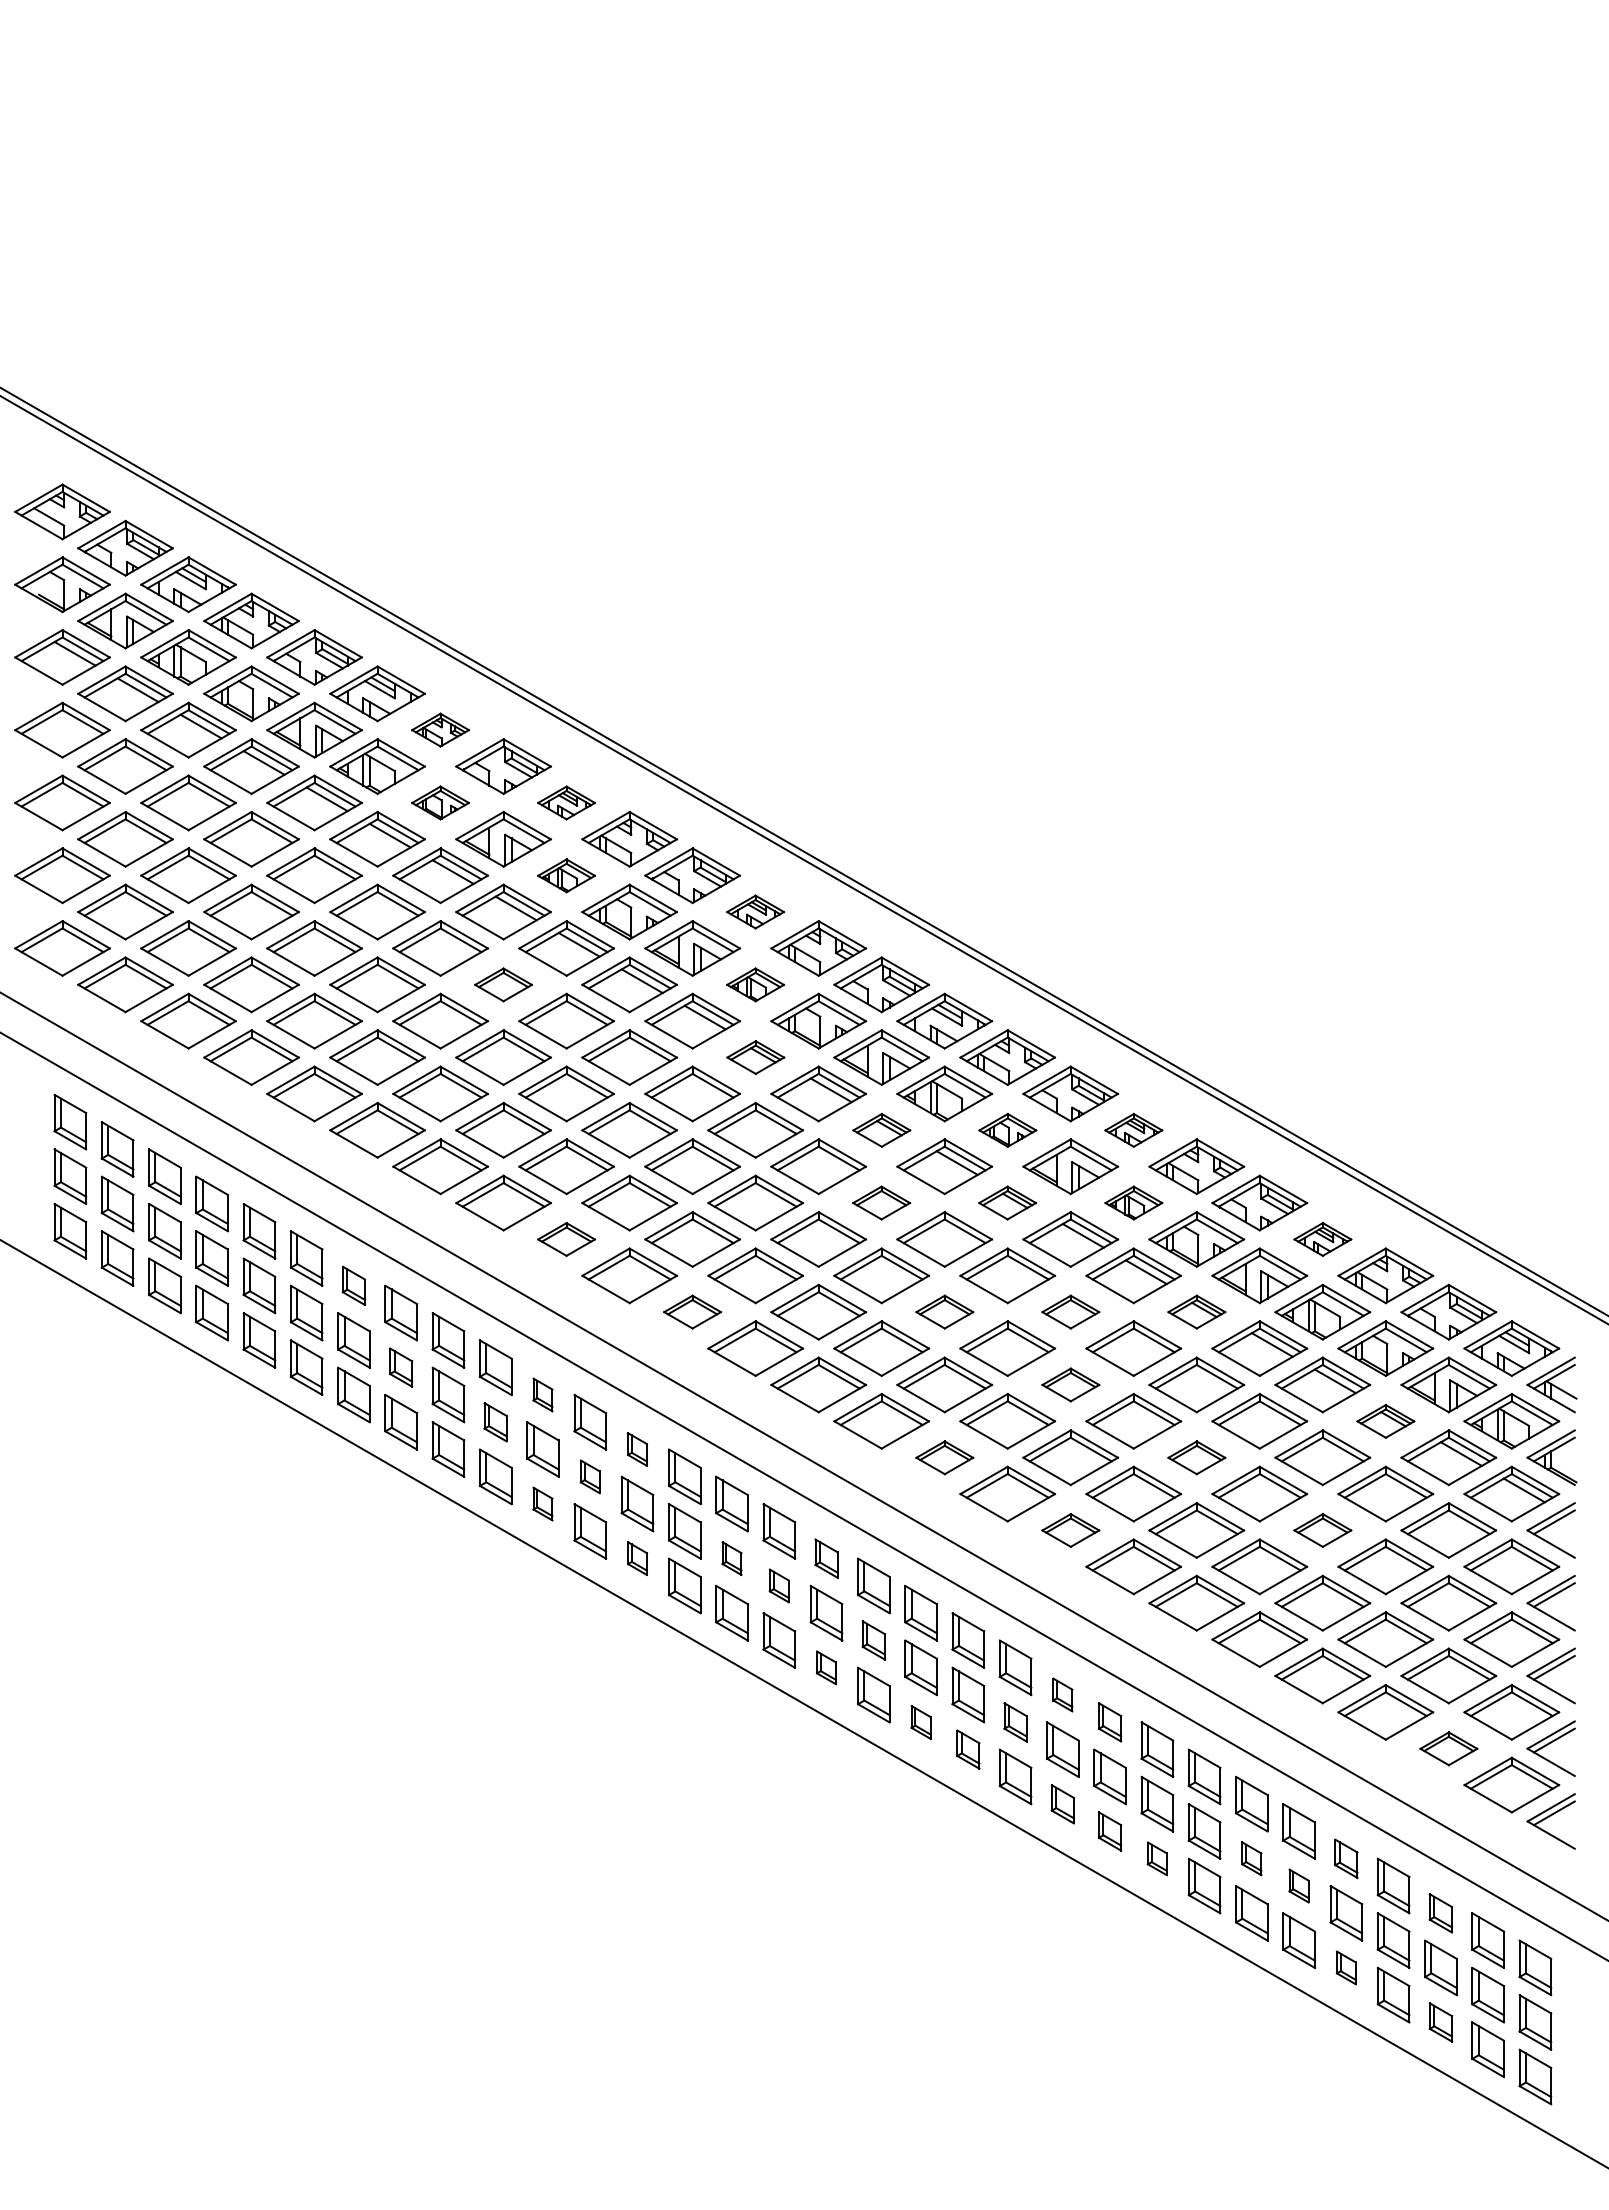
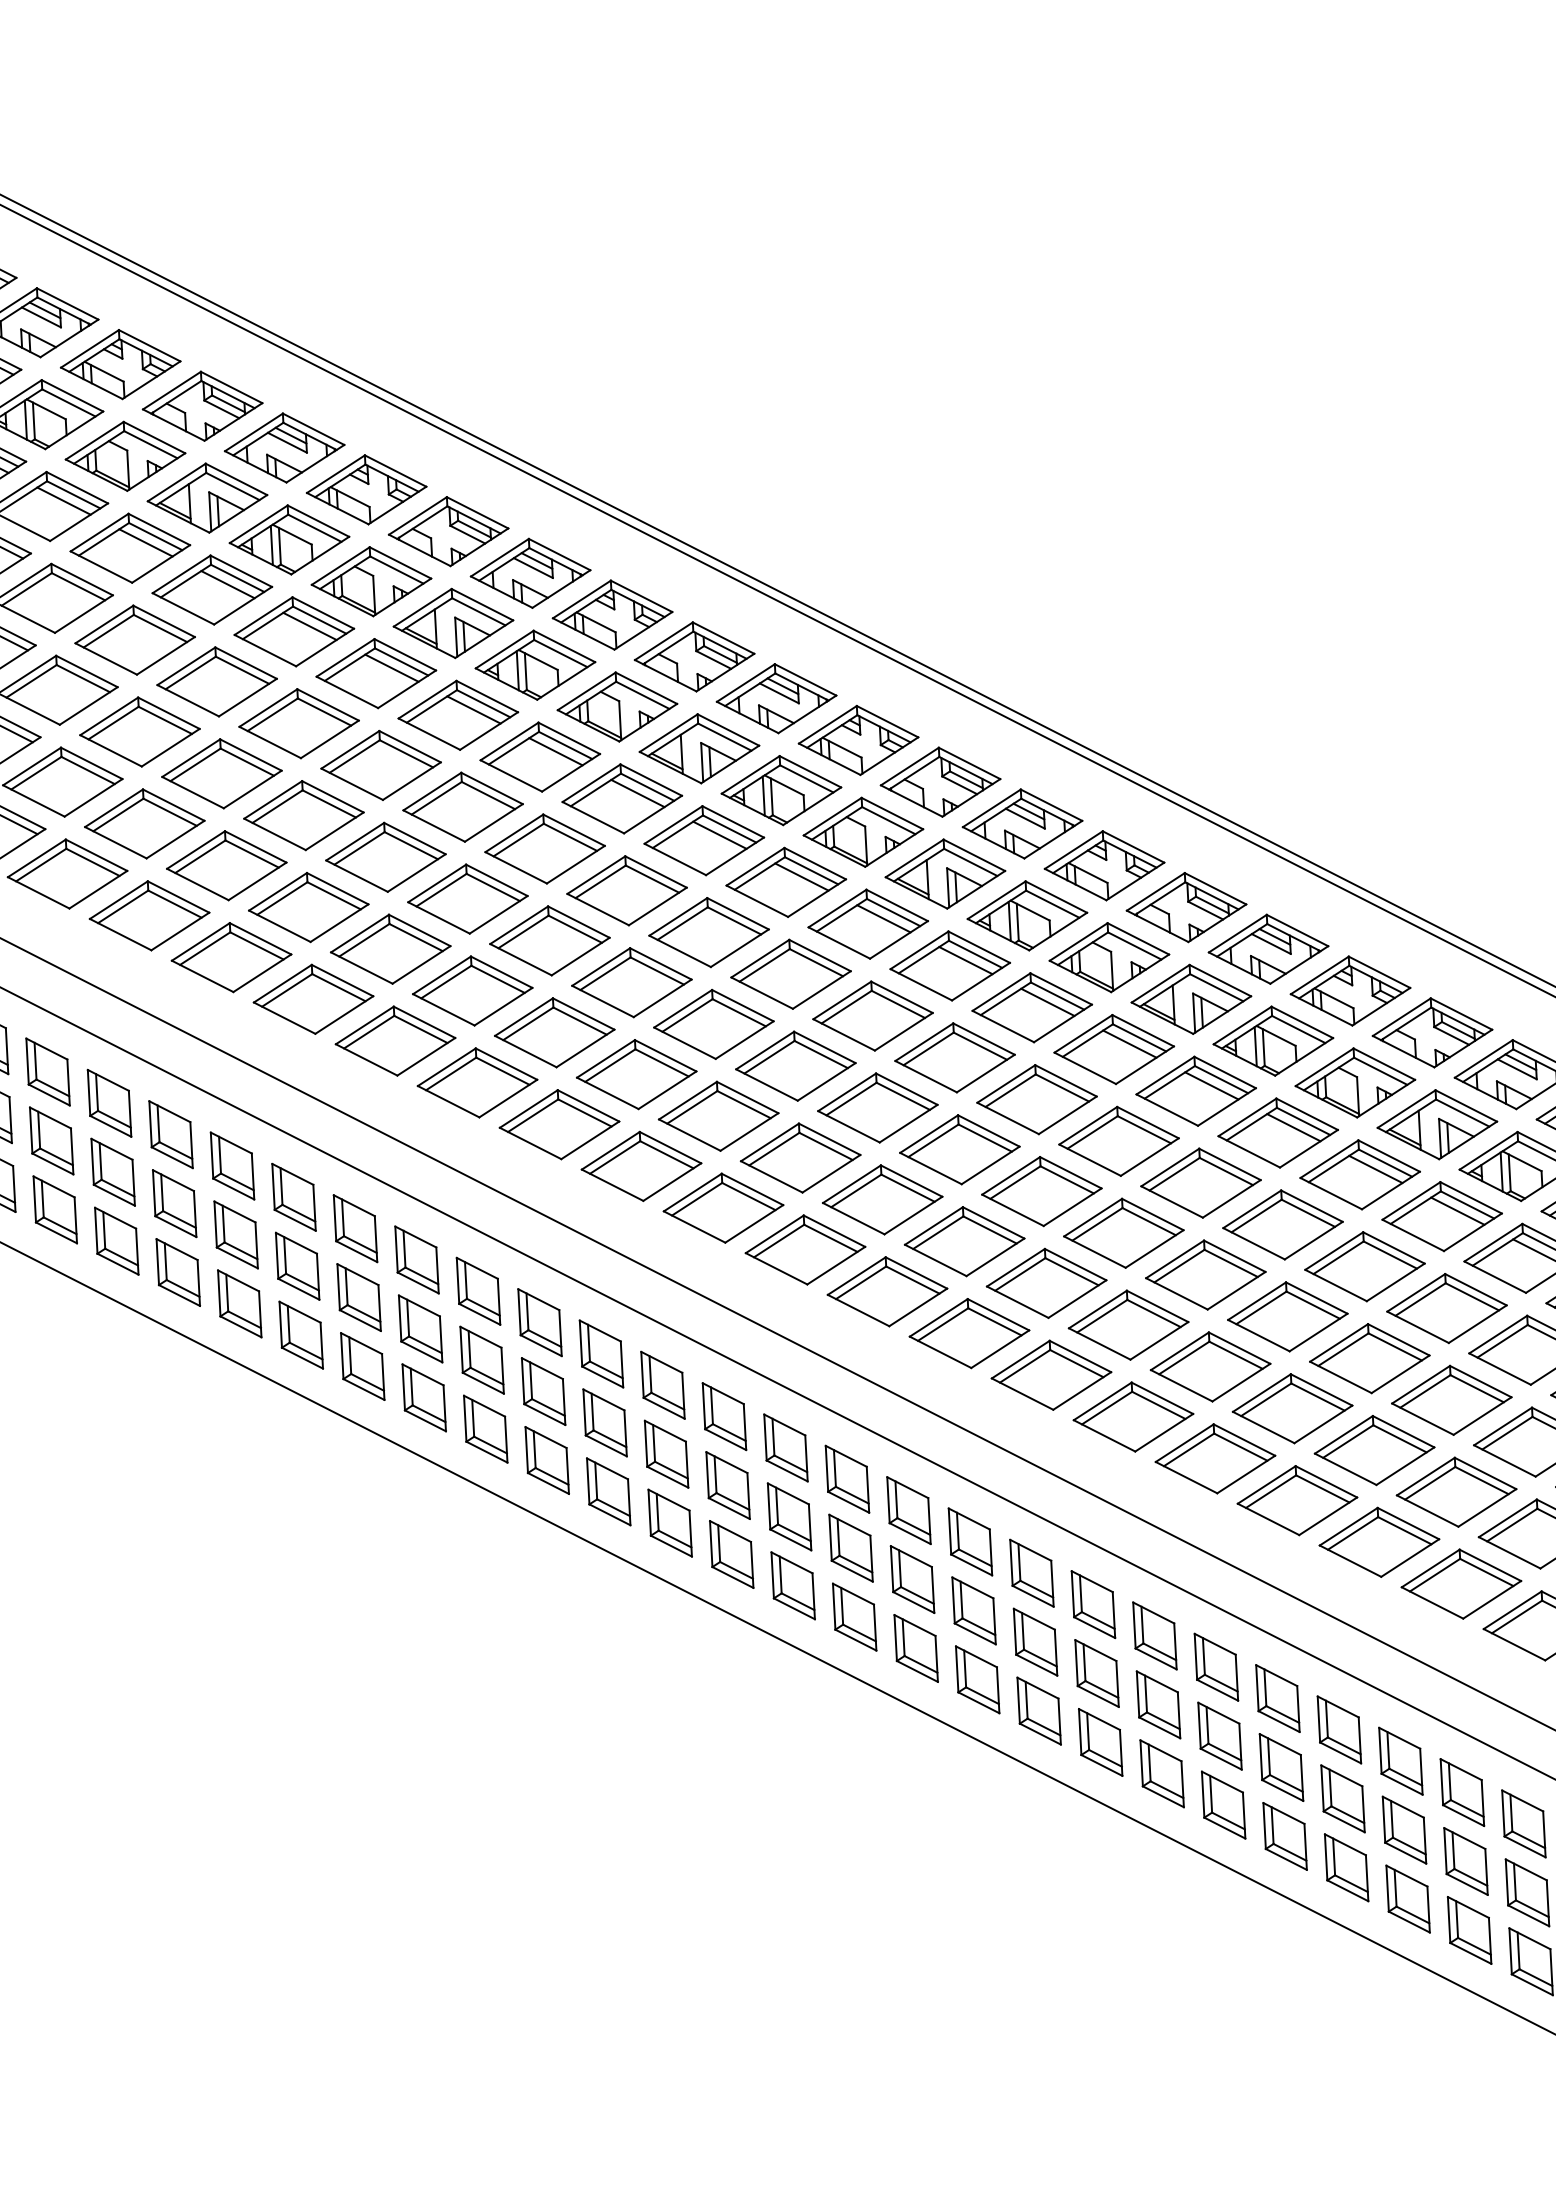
part: (440, 729) -> (120, 363), size x1.67
part: (440, 802) -> (125, 455), size x1.67
part: (566, 802) -> (284, 447), size x1.67
part: (566, 875) -> (289, 539), size x1.67
part: (755, 911) -> (530, 572), size x1.67
part: (503, 984) -> (216, 681), size x1.67
part: (755, 984) -> (535, 664), size x1.67
part: (755, 1057) -> (540, 757), size x1.67
part: (881, 1130) -> (704, 840), size x1.67
part: (1007, 1130) -> (863, 832), size x1.67
part: (1133, 1130) -> (1022, 824), size x1.67
part: (881, 1202) -> (708, 931), size x1.67
part: (1007, 1202) -> (867, 923), size x1.67
part: (1133, 1202) -> (1027, 915), size x1.67
part: (566, 1239) -> (313, 999), size x1.67
part: (1322, 1239) -> (1268, 949), size x1.67
part: (353, 1285) -> (47, 1071), size x1.43
part: (692, 1311) -> (477, 1082), size x1.67
part: (944, 1311) -> (795, 1065), size x1.67
part: (1070, 1311) -> (954, 1057), size x1.67
part: (1196, 1311) -> (1113, 1048), size x1.67
part: (400, 1367) -> (112, 1172), size x1.43
part: (1070, 1384) -> (959, 1149), size x1.67
part: (542, 1394) -> (293, 1196), size x1.67
part: (1385, 1421) -> (1359, 1175), size x1.67
part: (495, 1422) -> (235, 1235), size x1.43
part: (637, 1449) -> (417, 1259), size x1.67
part: (944, 1457) -> (805, 1249), size x1.67
part: (1196, 1457) -> (1123, 1233), size x1.67
part: (590, 1476) -> (359, 1297), size x1.67
part: (542, 1503) -> (300, 1334), size x1.67
part: (1070, 1530) -> (969, 1333), size x1.67
part: (1322, 1530) -> (1287, 1316), size x1.67
part: (637, 1558) -> (424, 1397), size x1.67
part: (731, 1558) -> (542, 1391), size x1.67
part: (826, 1558) -> (662, 1385), size x1.43
part: (779, 1585) -> (605, 1422), size x1.67
part: (873, 1640) -> (727, 1485), size x1.43
part: (826, 1667) -> (670, 1522), size x1.67
part: (1062, 1694) -> (969, 1541), size x1.67
part: (920, 1722) -> (792, 1586), size x1.67
part: (1015, 1722) -> (912, 1579), size x1.43
part: (1109, 1722) -> (1031, 1573), size x1.43
part: (1448, 1748) -> (1461, 1583), size x1.67
part: (968, 1749) -> (854, 1616), size x1.43
part: (1062, 1804) -> (977, 1680), size x1.43
part: (1109, 1831) -> (1038, 1711), size x1.43
part: (1157, 1858) -> (1100, 1742), size x1.67
part: (1251, 1858) -> (1219, 1735), size x1.67
part: (1346, 1858) -> (1339, 1729), size x1.43
part: (1298, 1885) -> (1280, 1766), size x1.67
part: (1440, 1913) -> (1461, 1792), size x1.43
part: (1346, 1967) -> (1346, 1867), size x1.67
part: (1440, 2022) -> (1469, 1930), size x1.43

